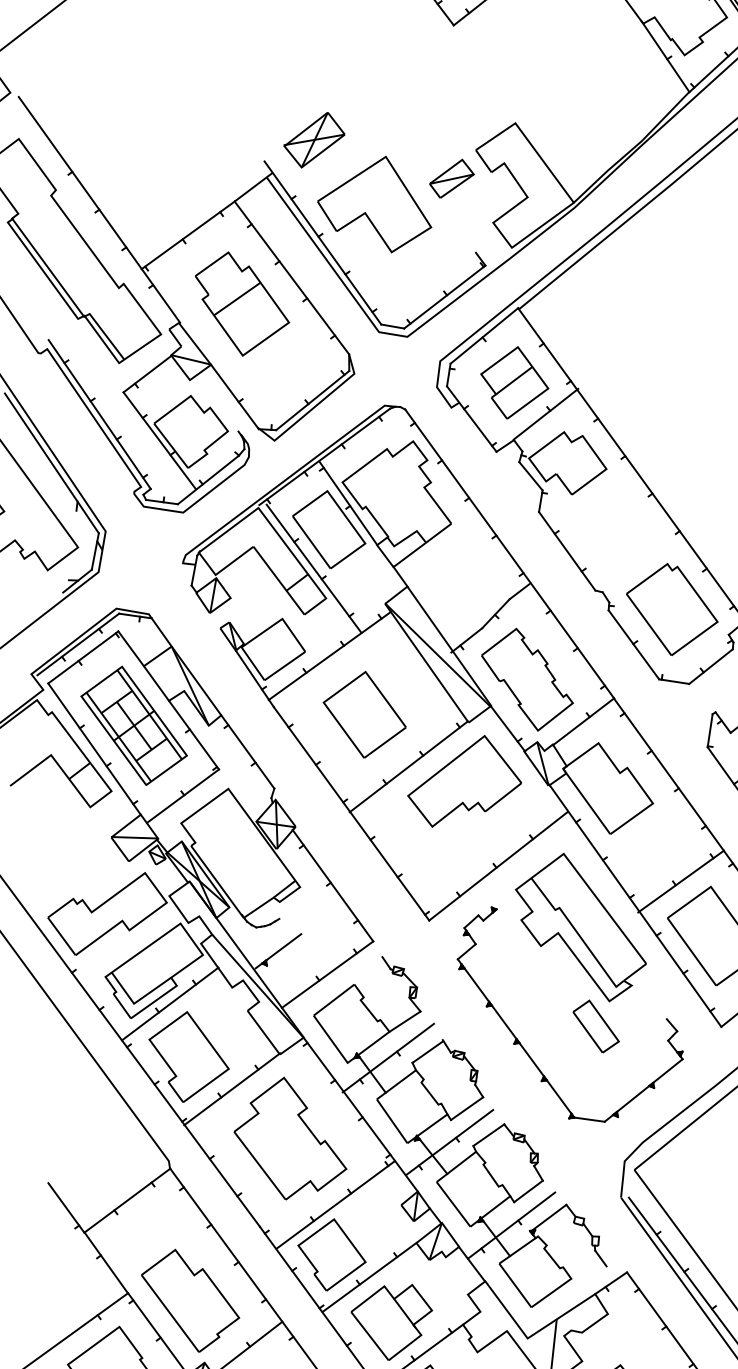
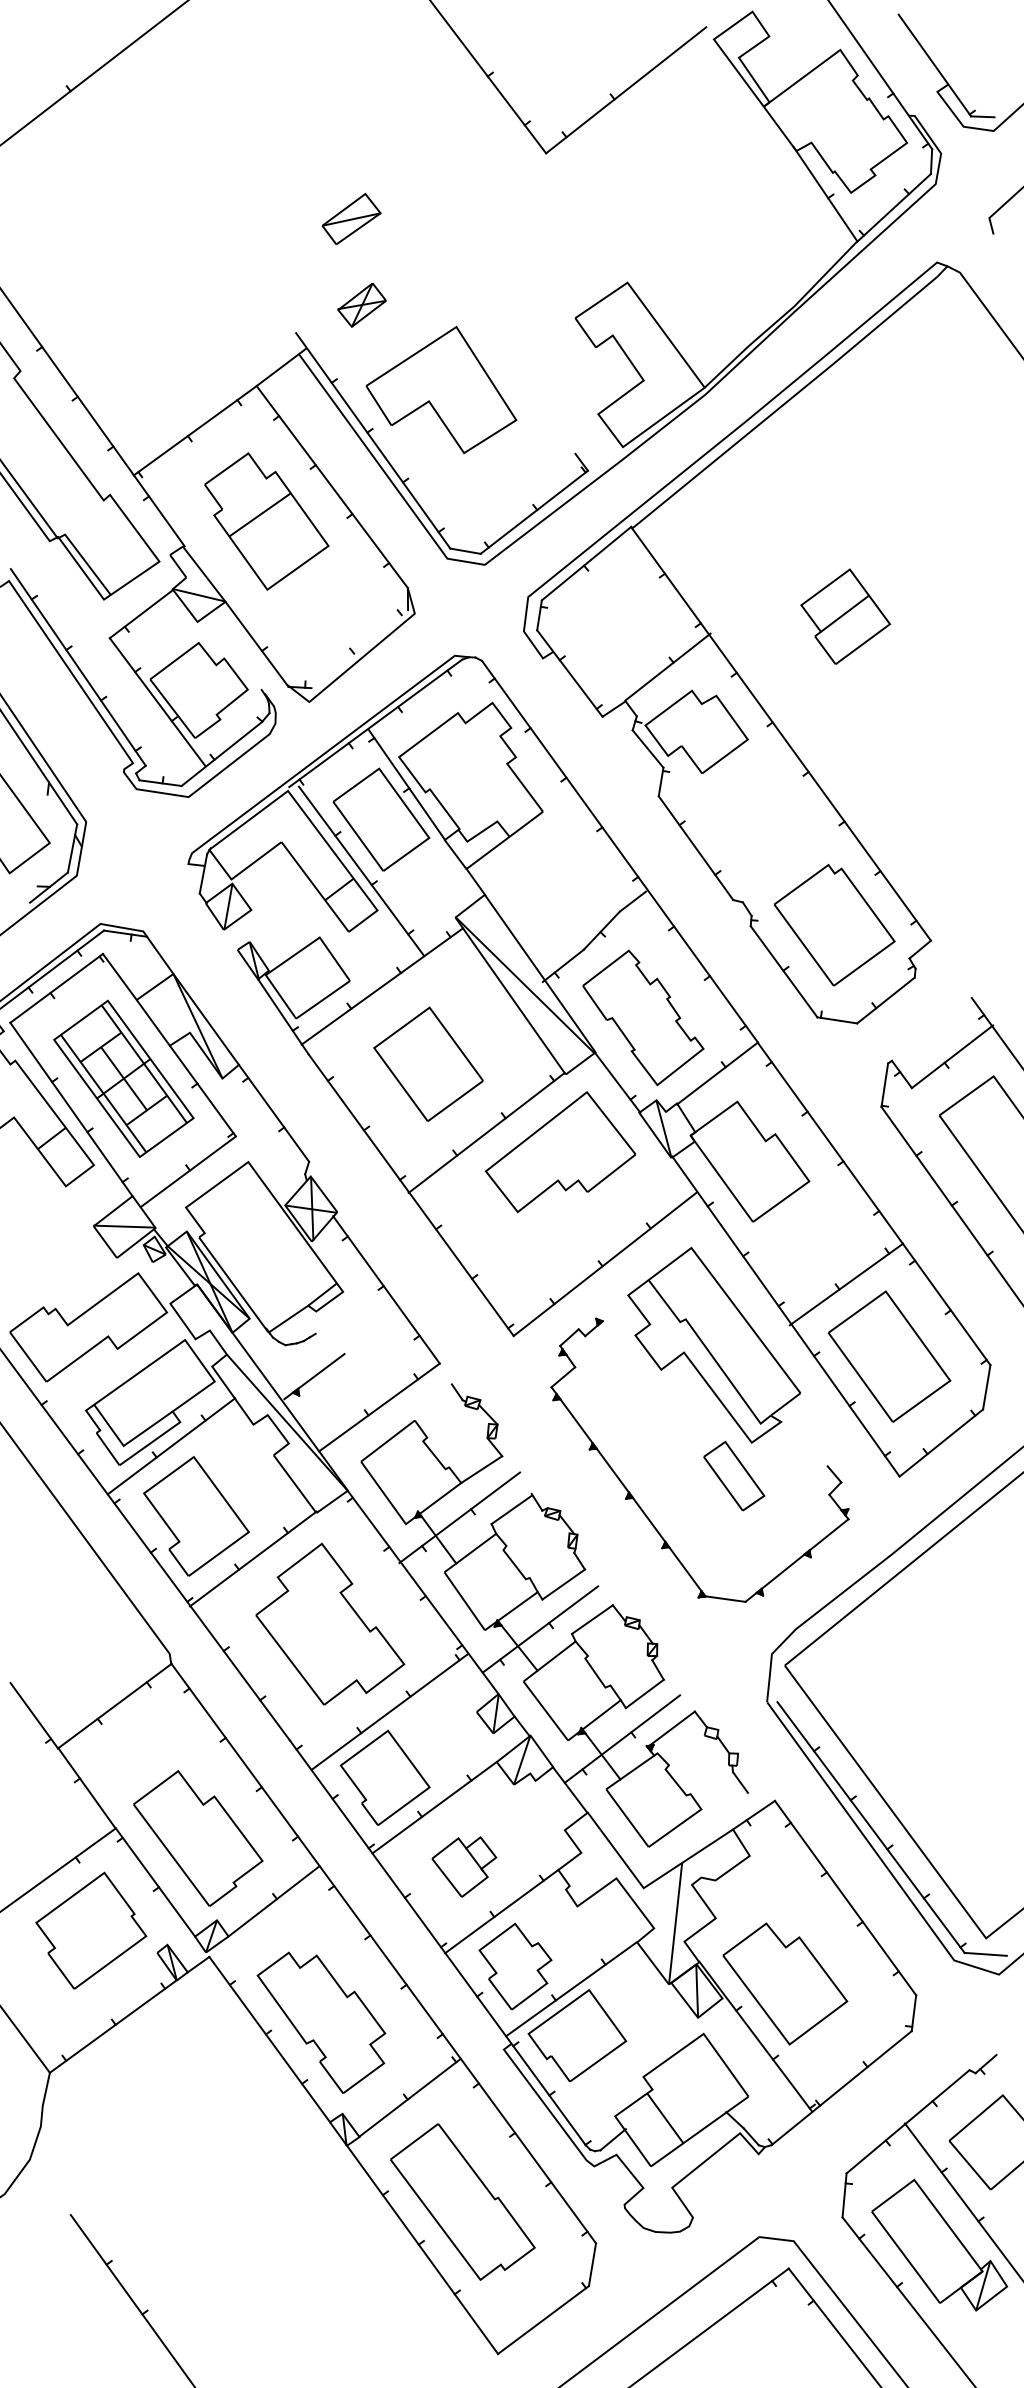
part: (314, 140) -> (361, 305), size x0.6
part: (451, 178) -> (351, 218), moved
part: (514, 382) -> (845, 616), moved
line: (312, 400) -> (359, 649), removed
part: (392, 1322) -> (464, 1866), size x0.6

